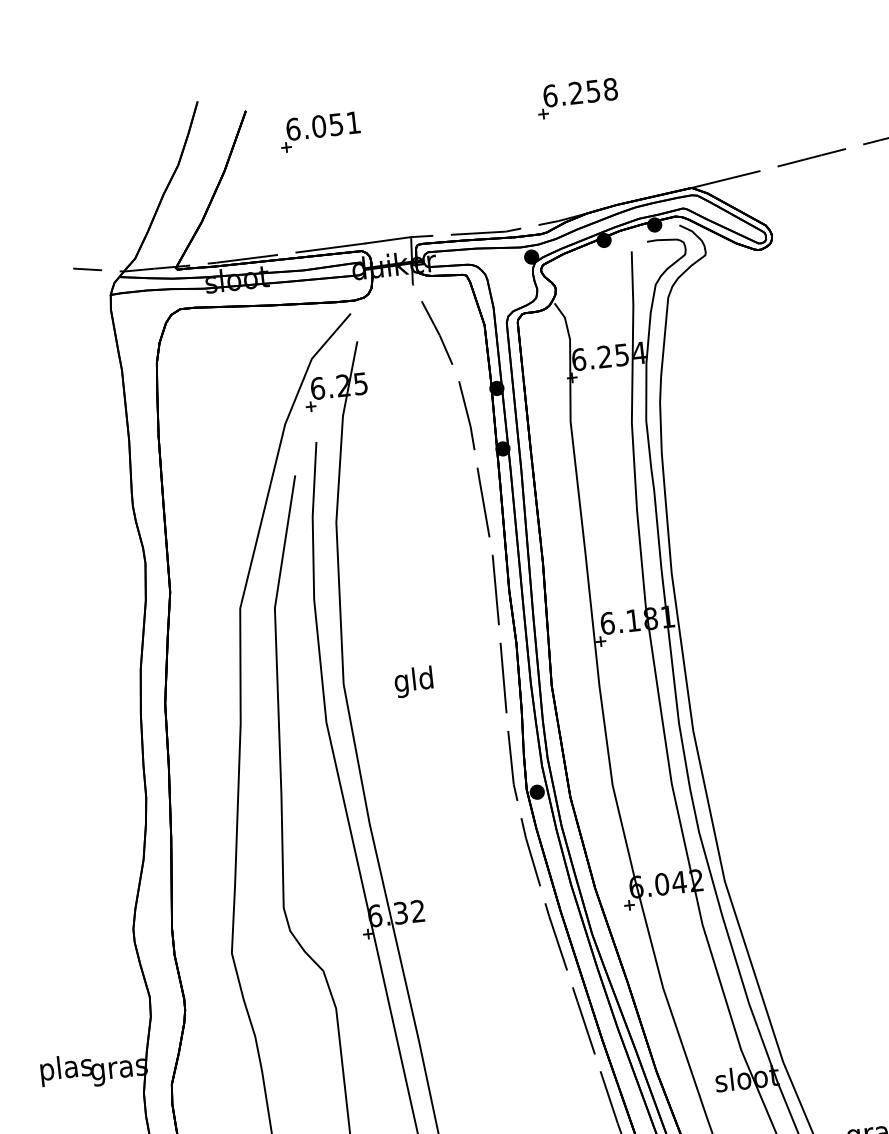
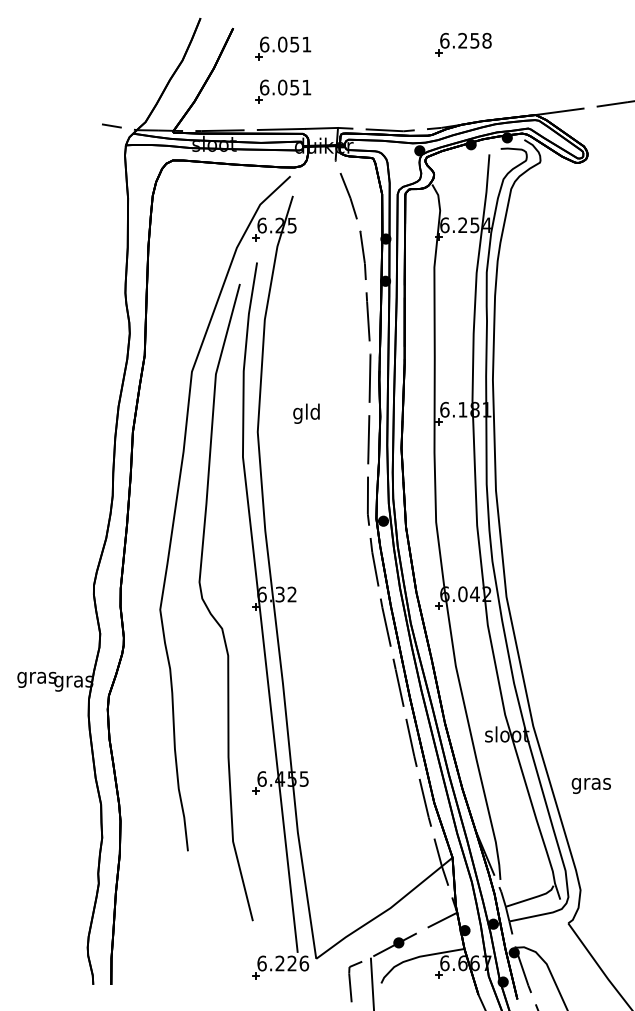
part: (327, 193) -> (283, 91), added
text: (413, 681) -> (306, 413), moved
text: (65, 1069) -> (36, 677), plas -> gras

